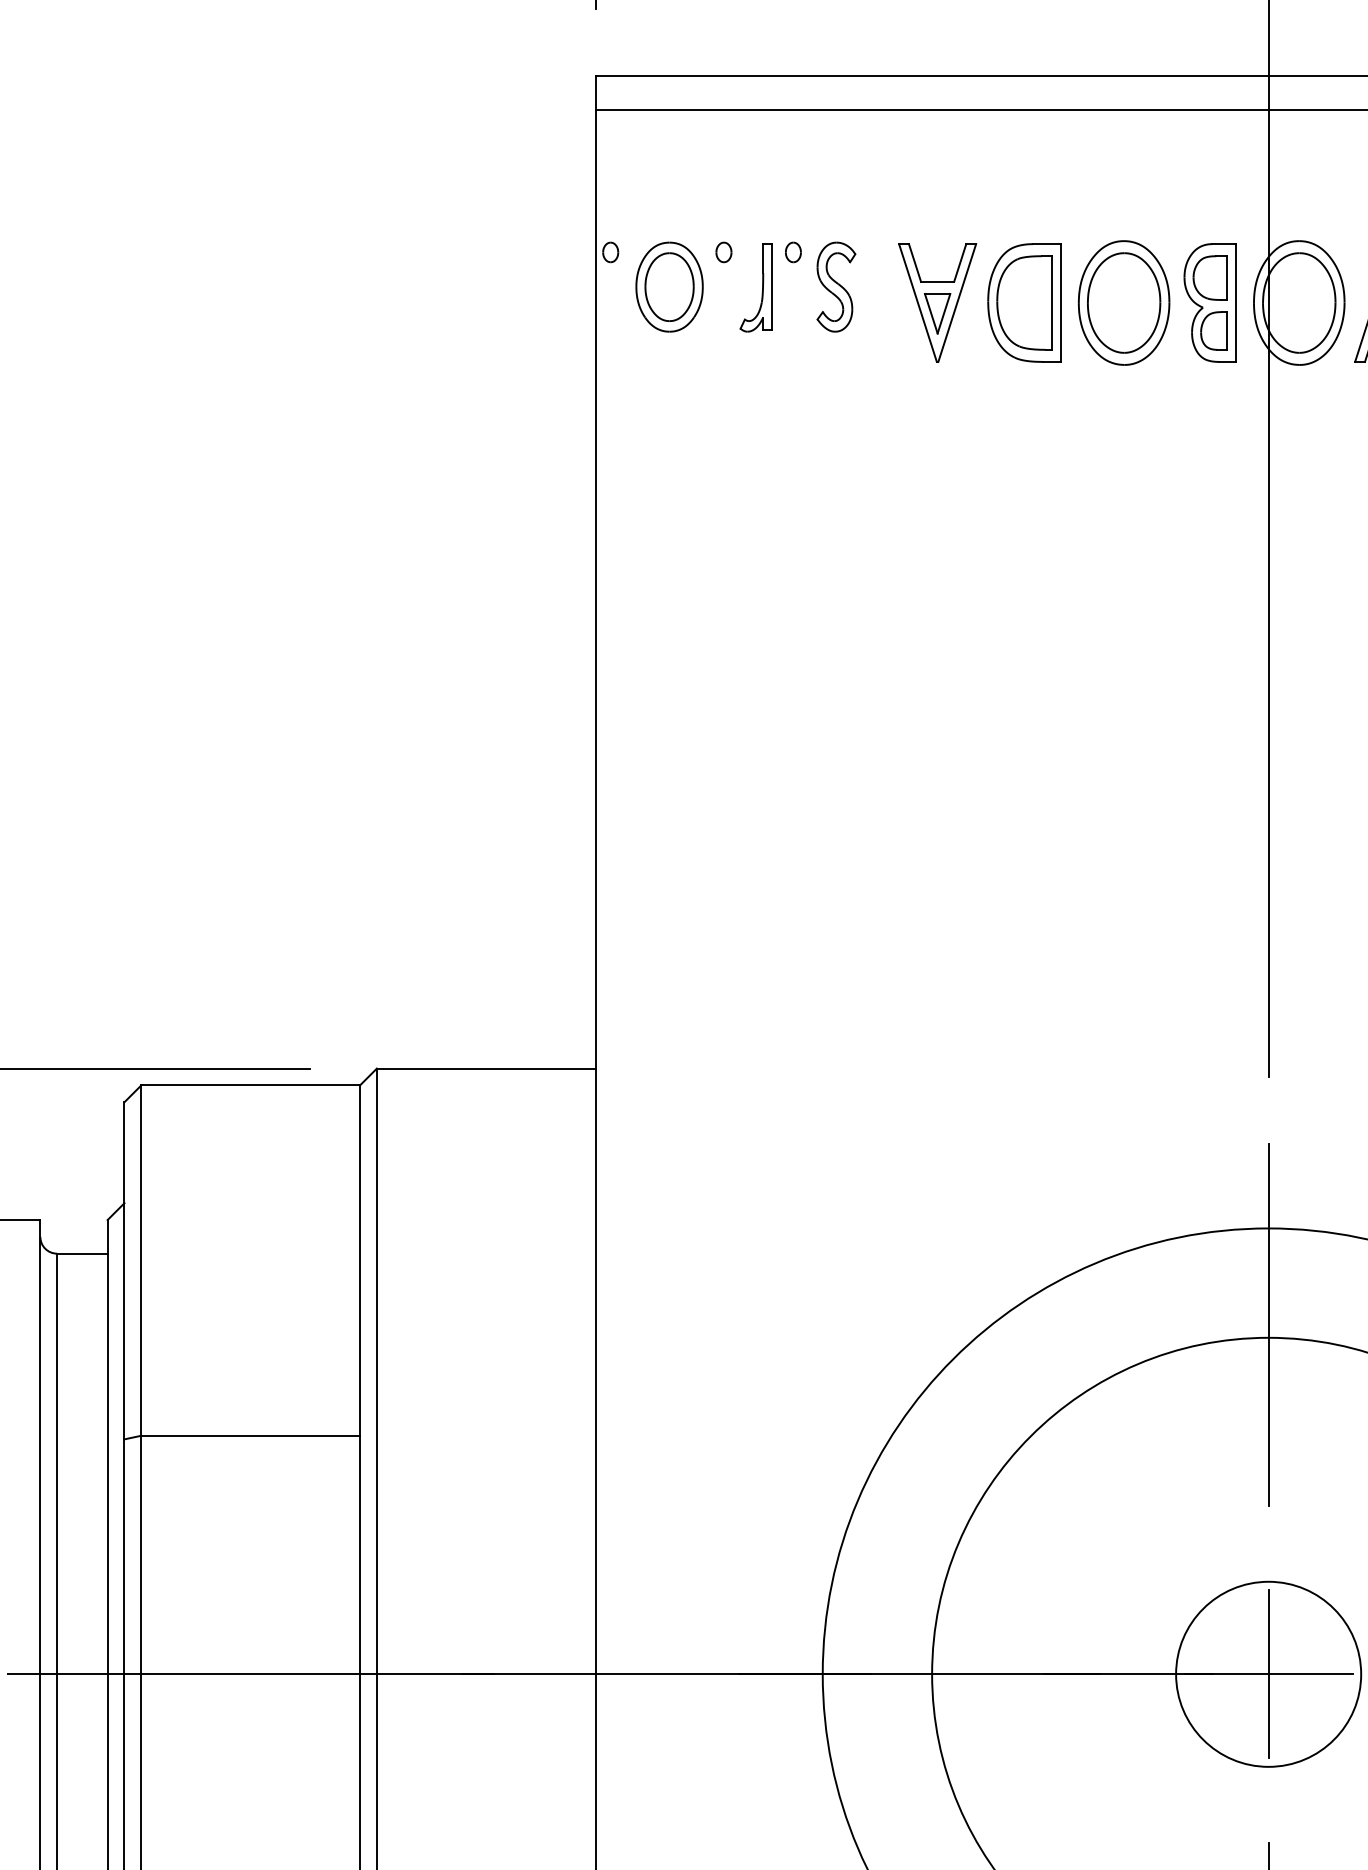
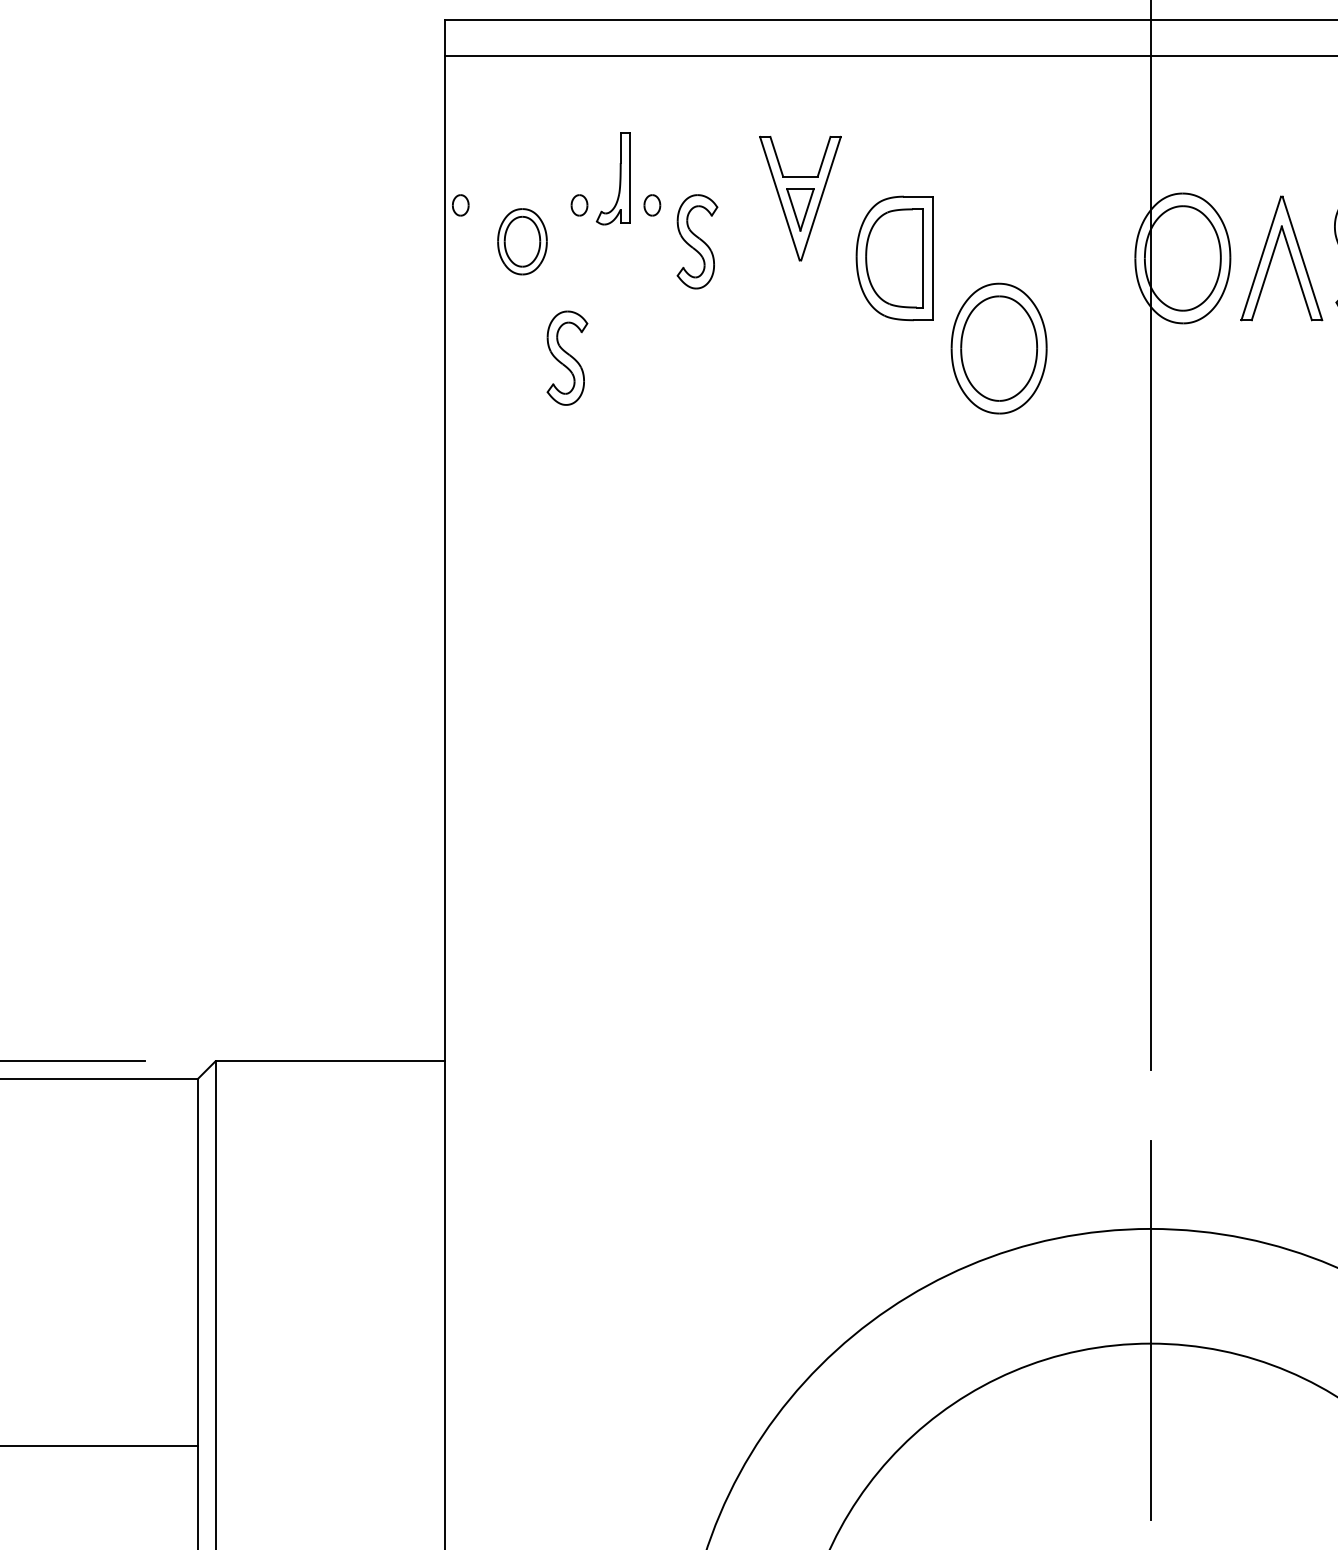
part: (669, 286) -> (522, 241), size x0.7
part: (762, 287) -> (619, 178), moved
part: (937, 302) -> (800, 198), moved
part: (1123, 302) -> (998, 348), moved
part: (1209, 302) -> (1088, 257), removed
part: (712, 397) -> (567, 357), added

